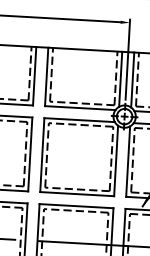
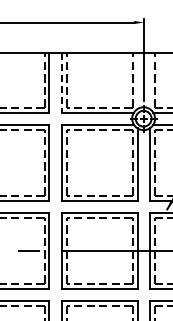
line: (46, 76) -> (61, 82), solid -> dashed
line: (120, 78) -> (137, 80), removed
line: (132, 79) -> (149, 80), removed

